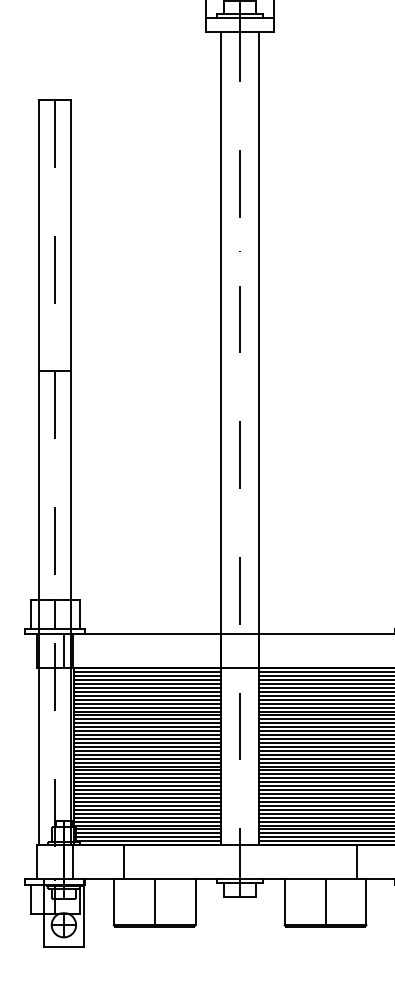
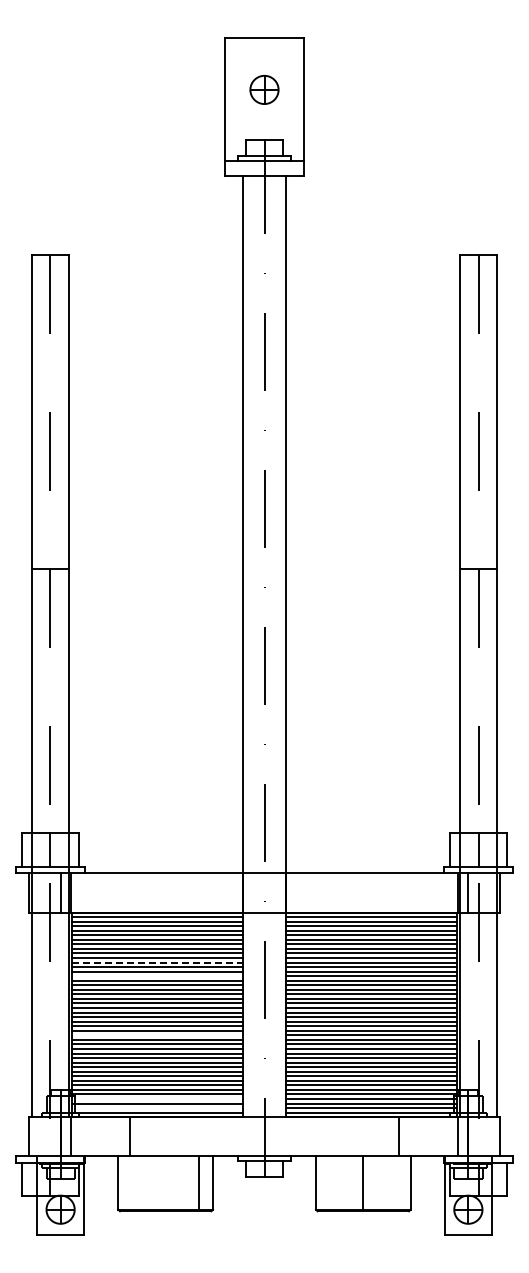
line: (147, 711) -> (157, 962), solid -> dashed
line: (147, 723) -> (157, 976), removed
line: (147, 774) -> (157, 1035), removed
line: (147, 829) -> (157, 1098), removed
line: (147, 837) -> (157, 1108), removed
line: (154, 902) -> (198, 1183), moved

